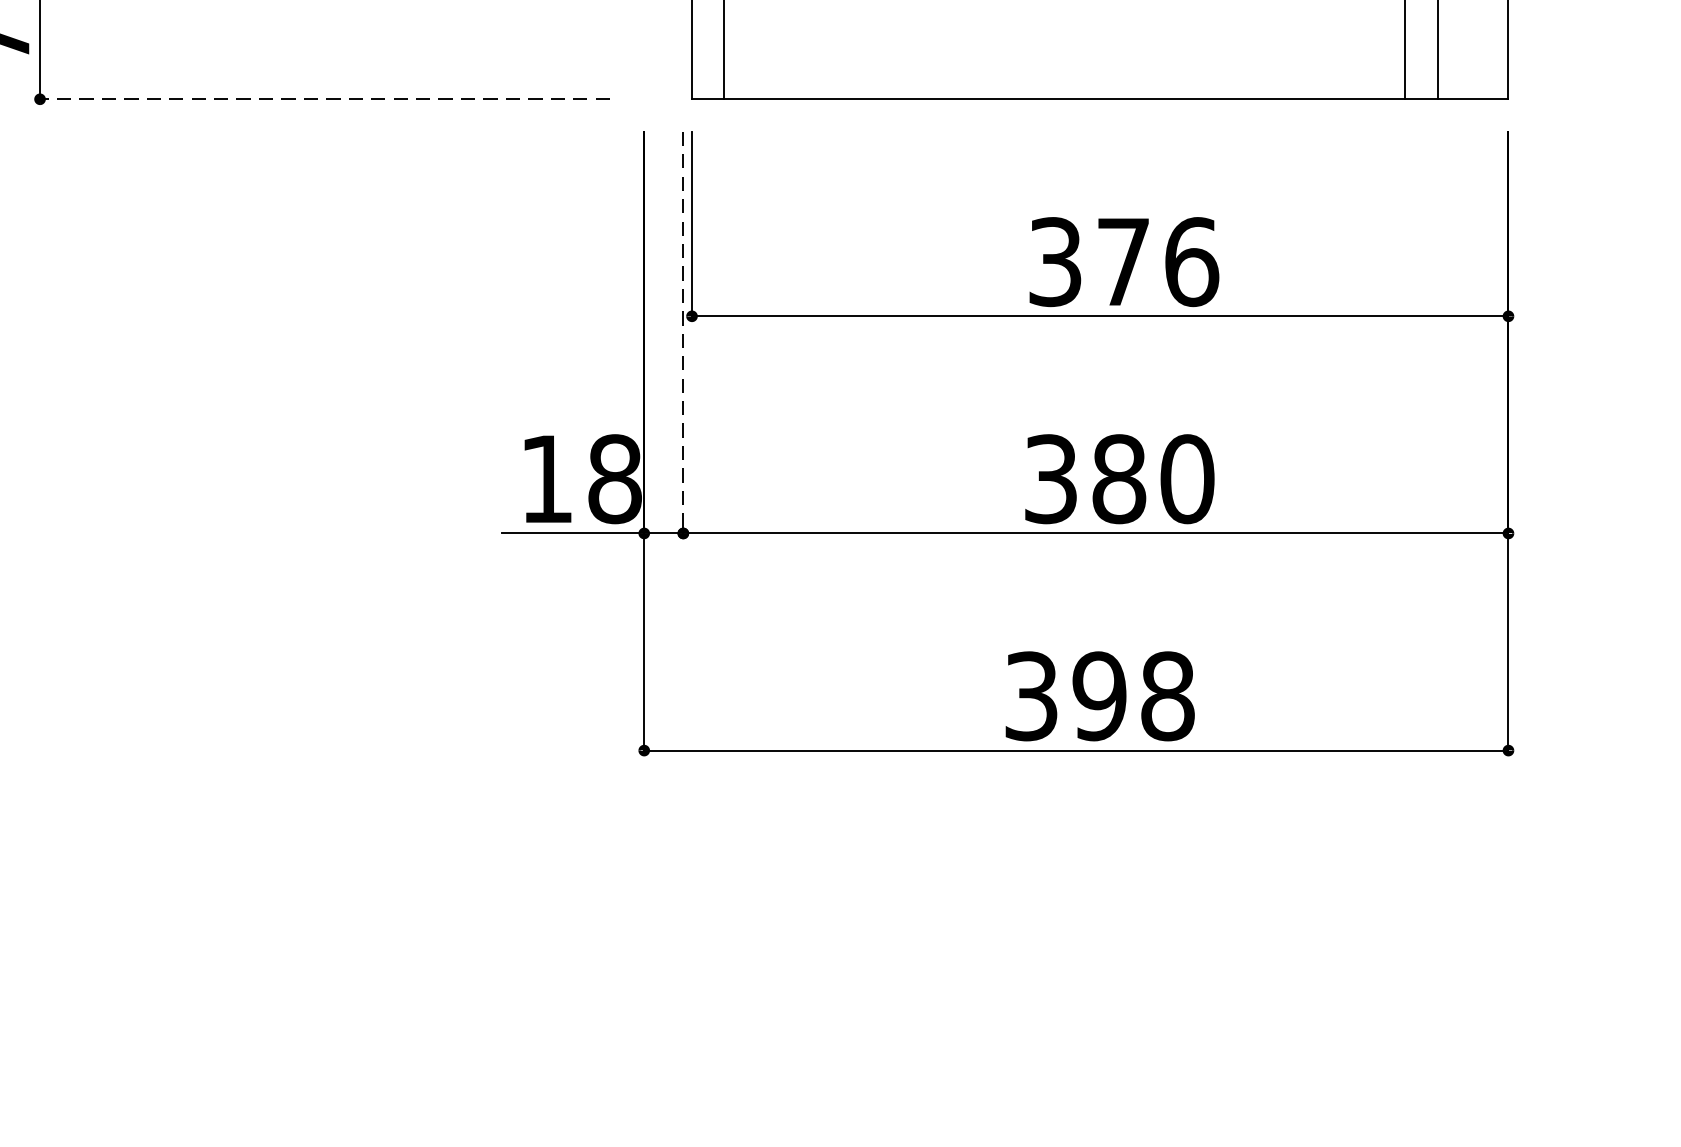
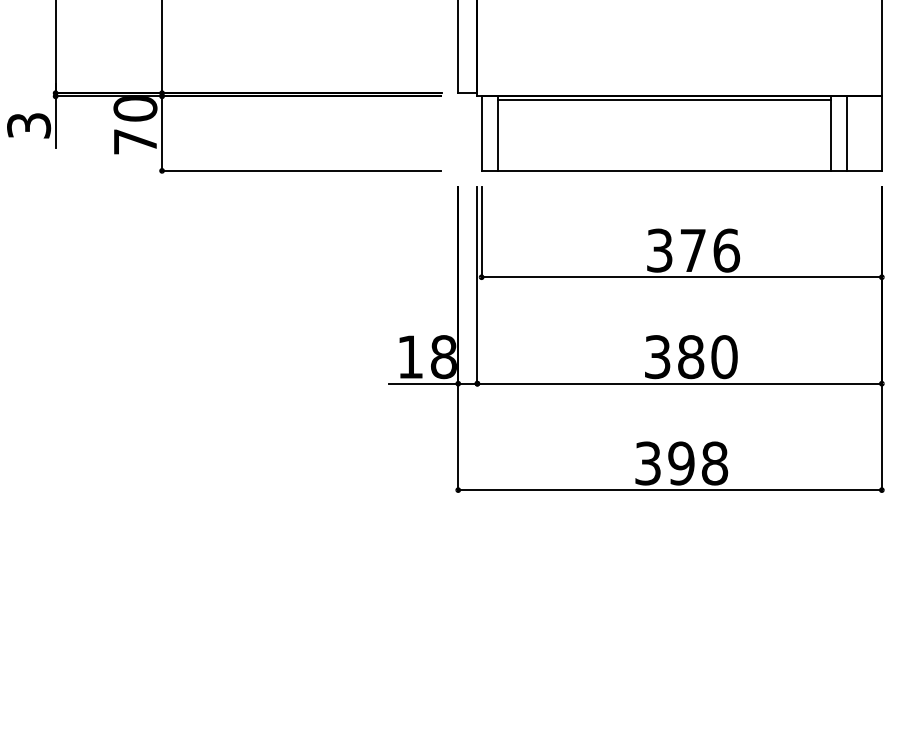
line: (322, 98) -> (300, 170), dashed -> solid
line: (683, 333) -> (477, 285), dashed -> solid

